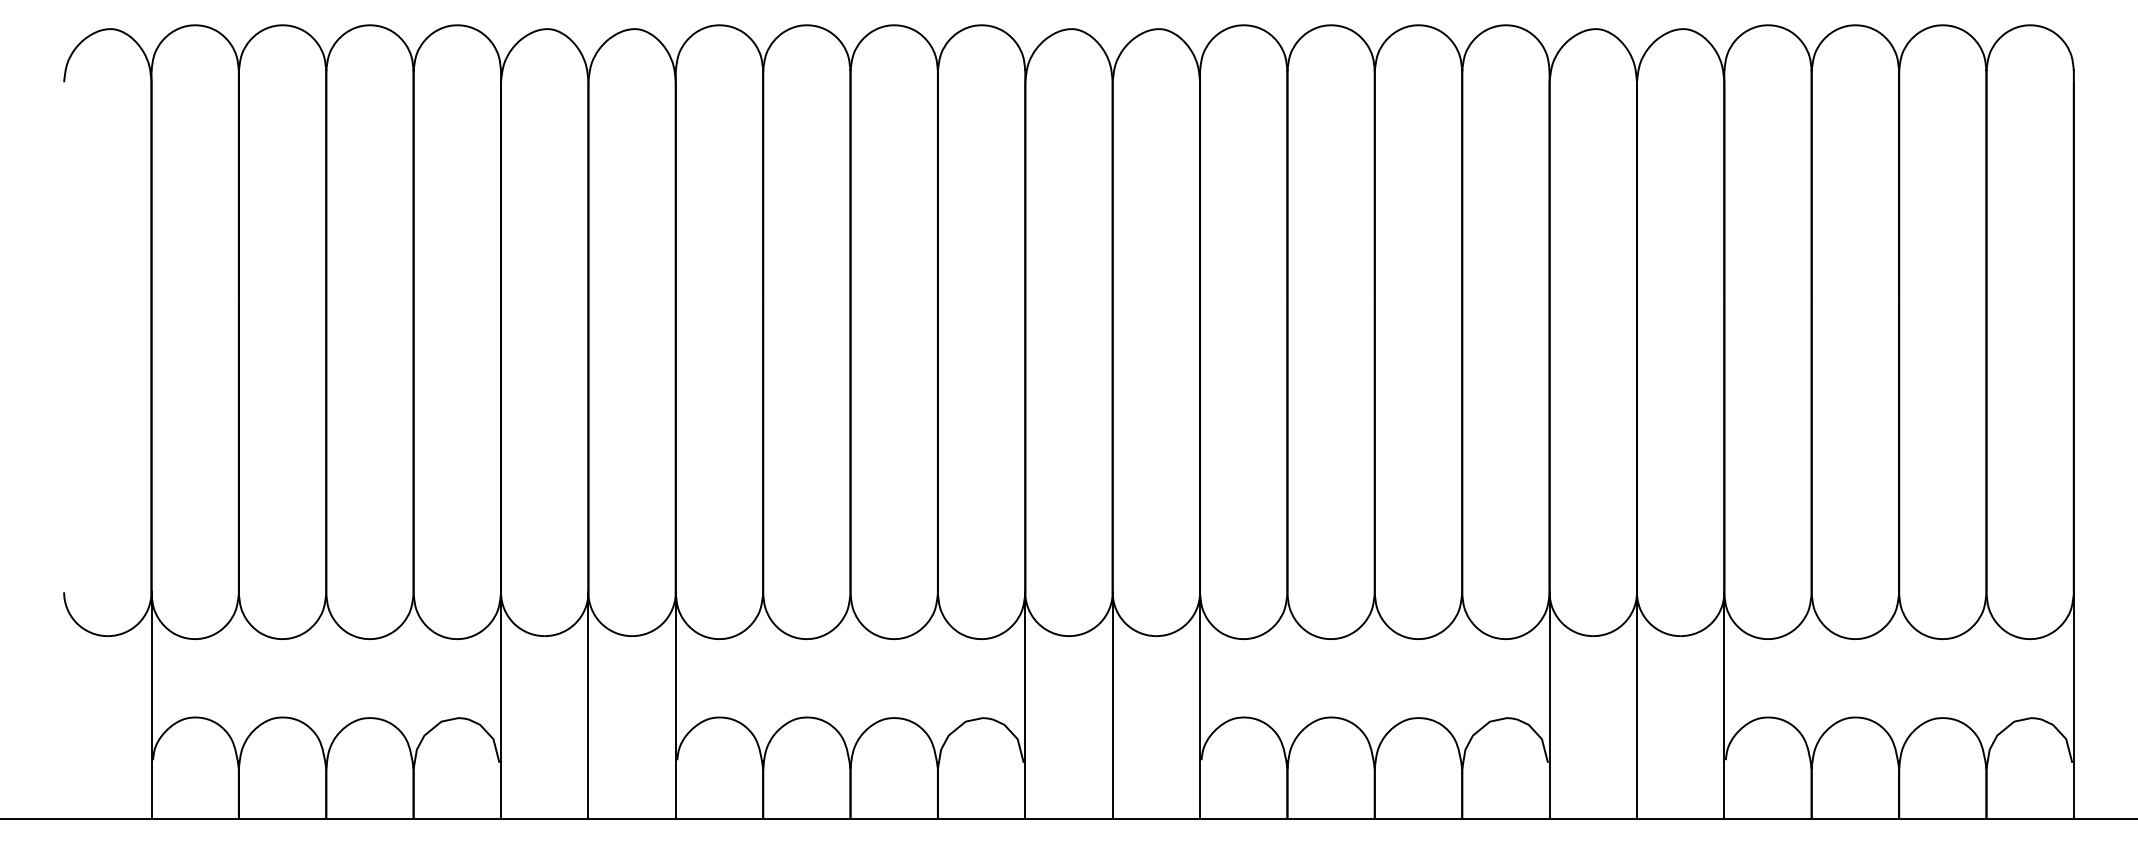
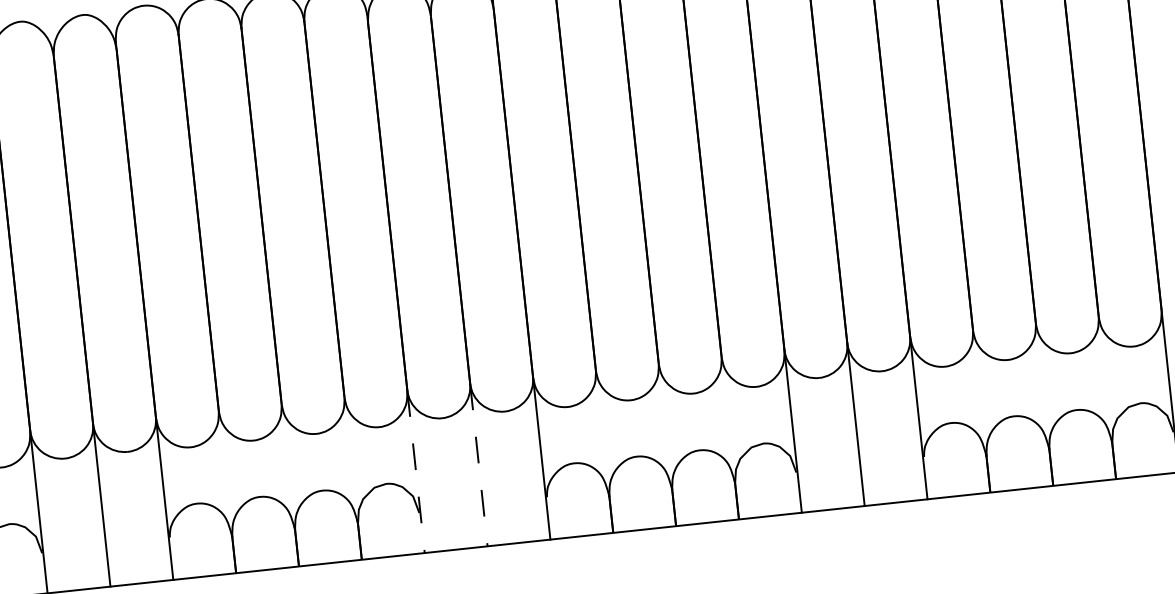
line: (1025, 706) -> (416, 472), solid -> dashed
line: (1112, 706) -> (478, 465), solid -> dashed

